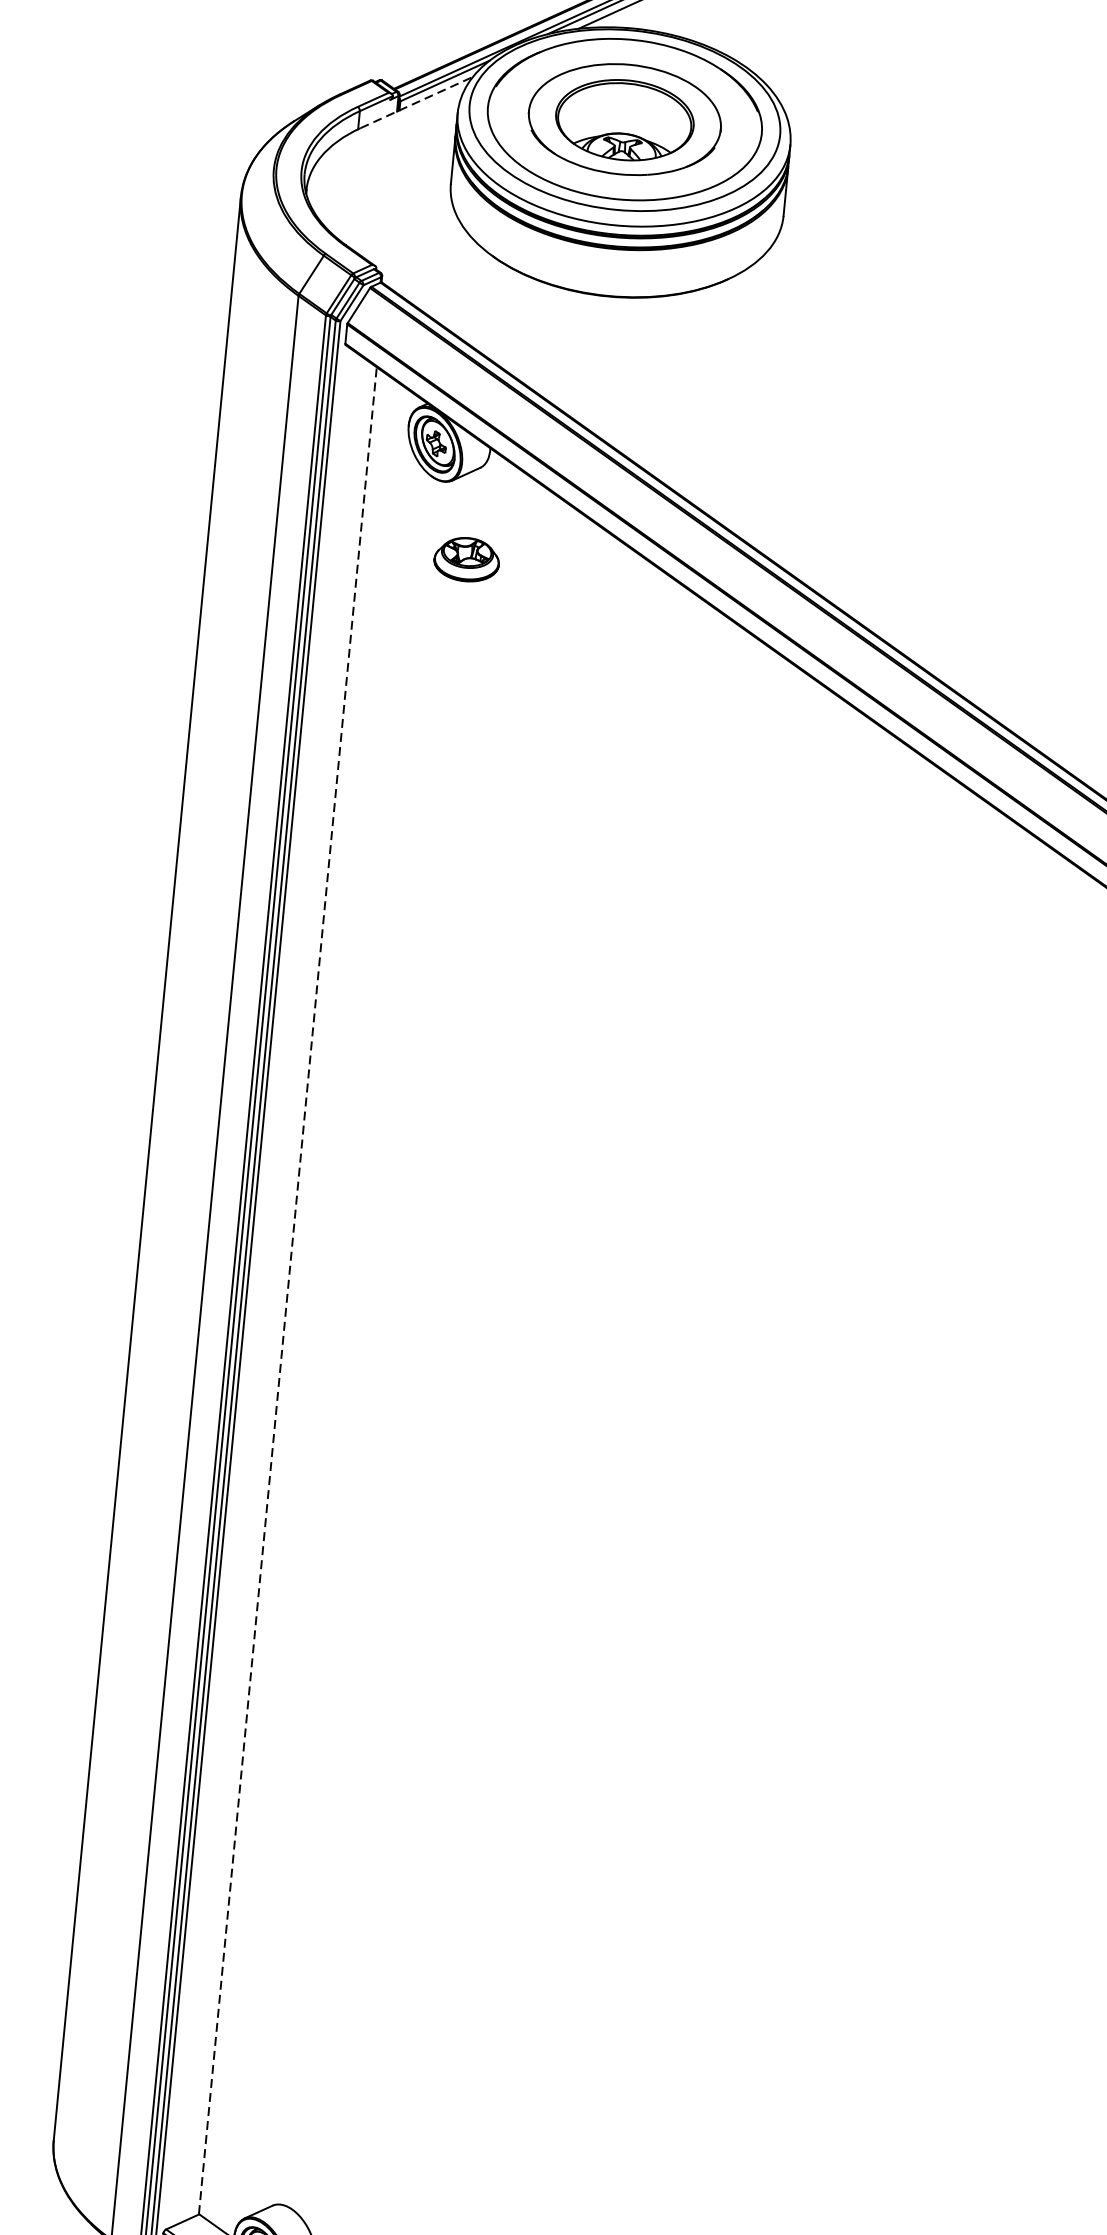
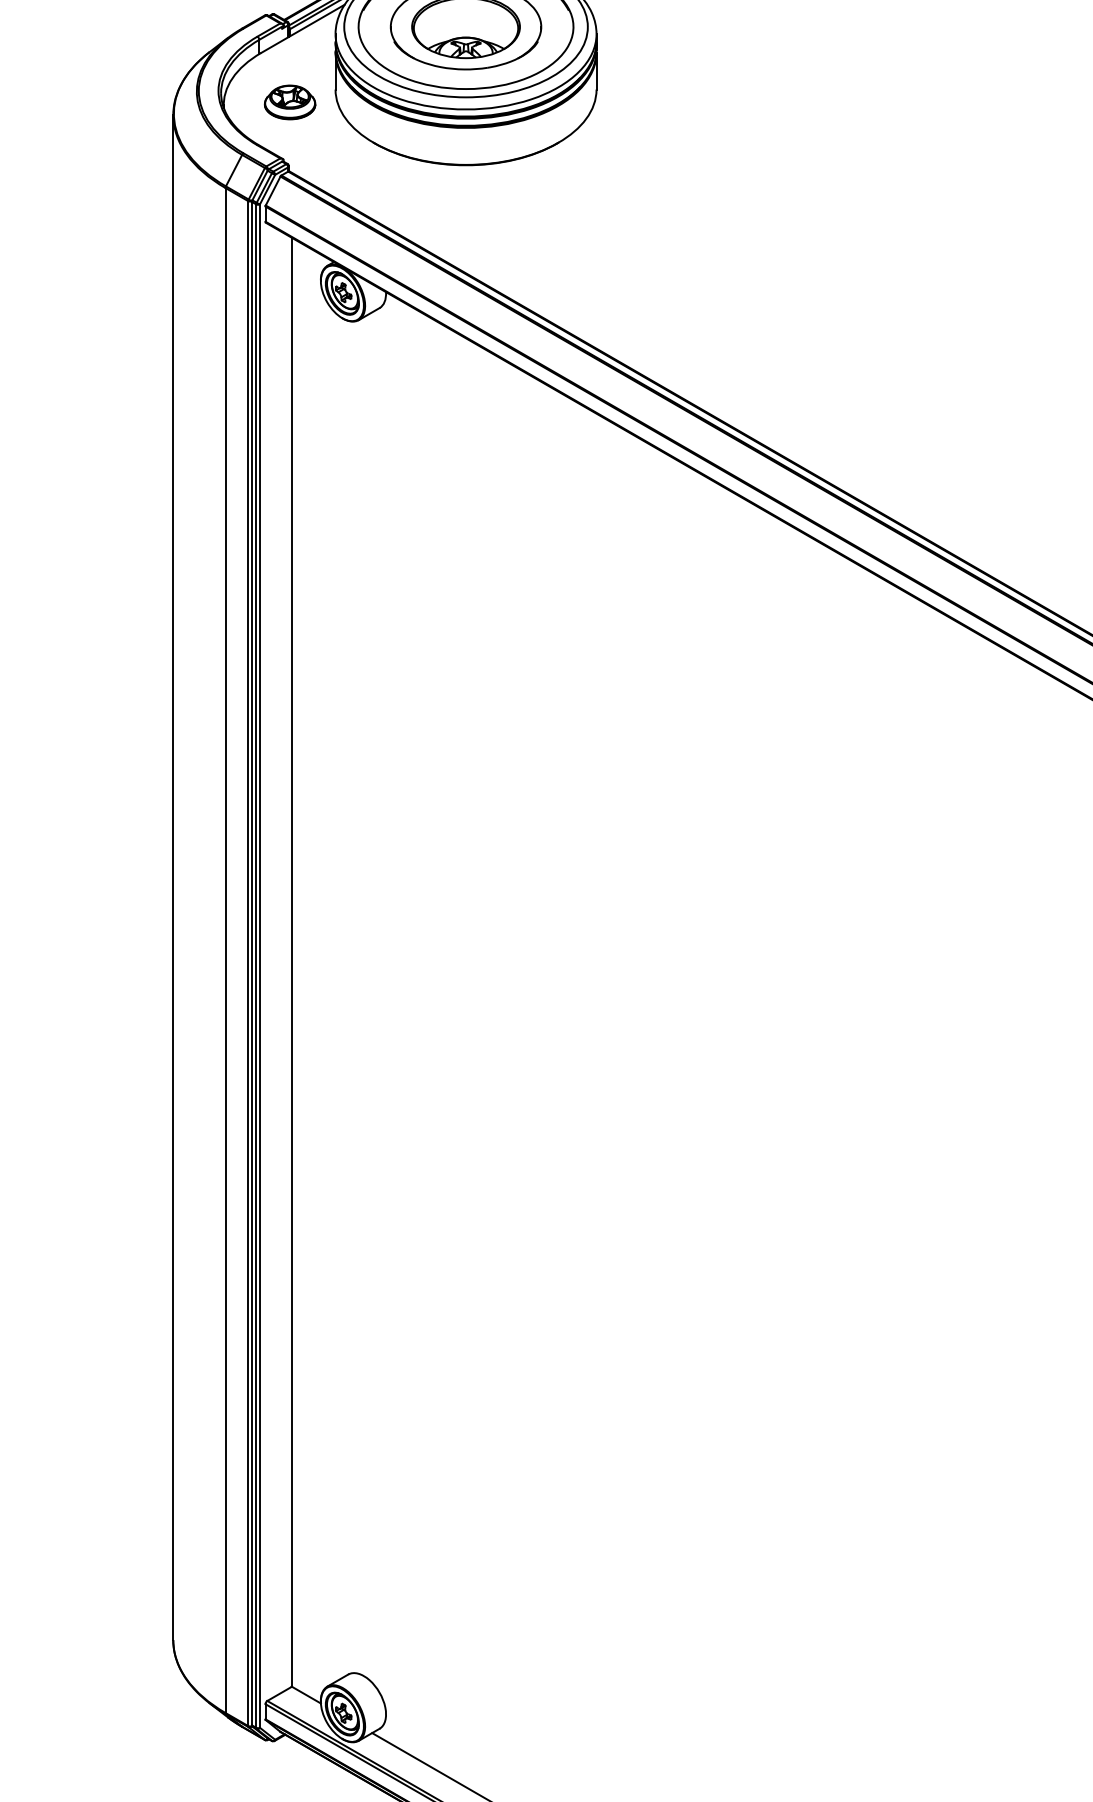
line: (417, 102) -> (303, 28), dashed -> solid
part: (466, 559) -> (289, 102), moved
line: (287, 1289) -> (291, 961), dashed -> solid

